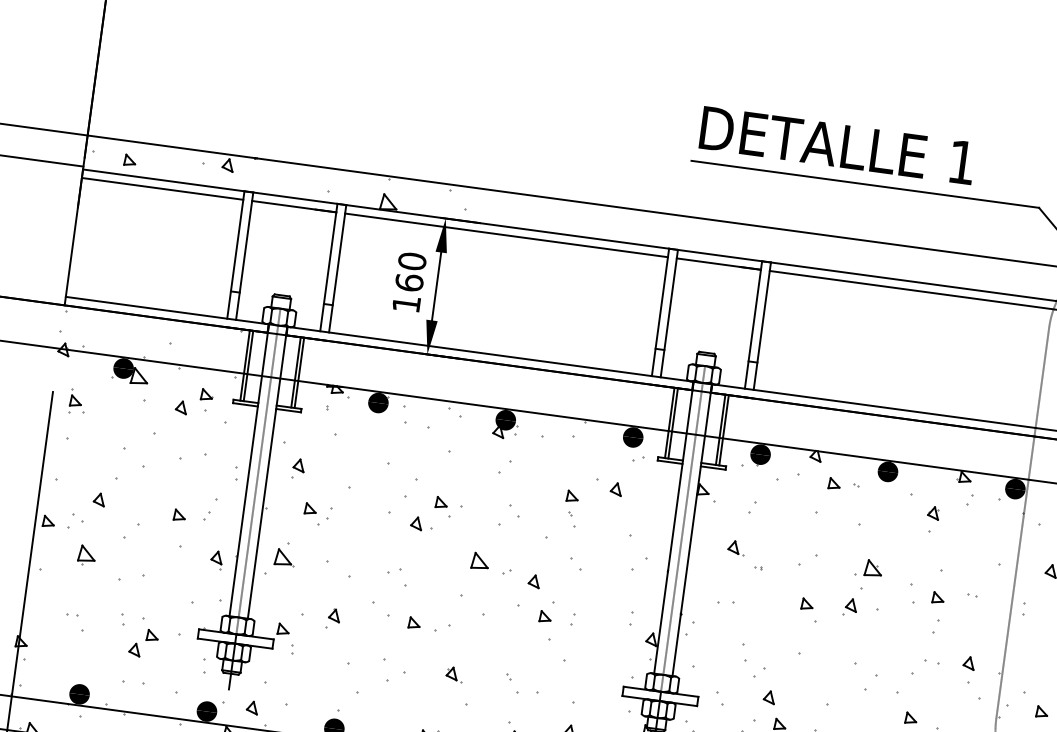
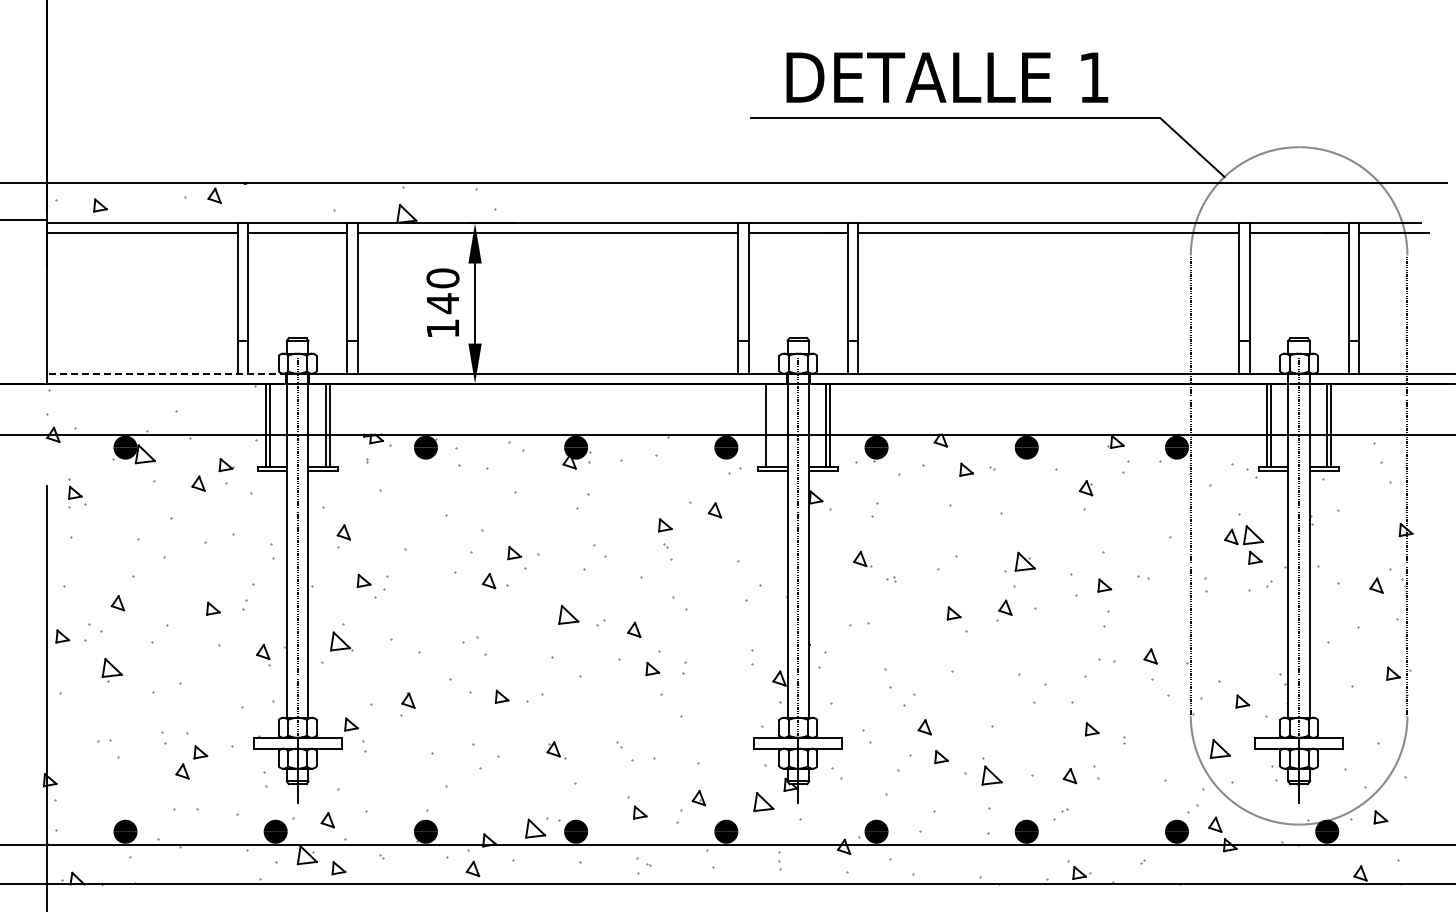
text: (837, 145) -> (947, 77), moved
text: (409, 282) -> (442, 303), 160 -> 140
line: (167, 310) -> (167, 373), solid -> dashed
line: (673, 422) -> (770, 424), removed

